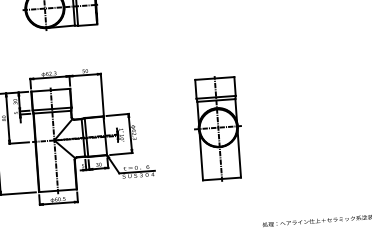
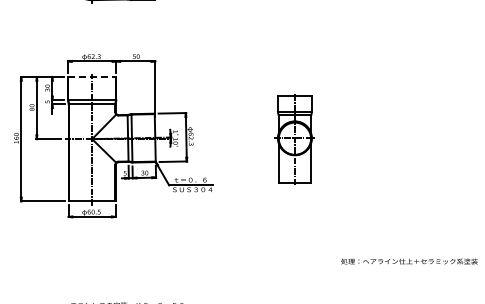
line: (51, 89) -> (92, 76), solid -> dashed
part: (217, 129) -> (294, 139), size x0.7

